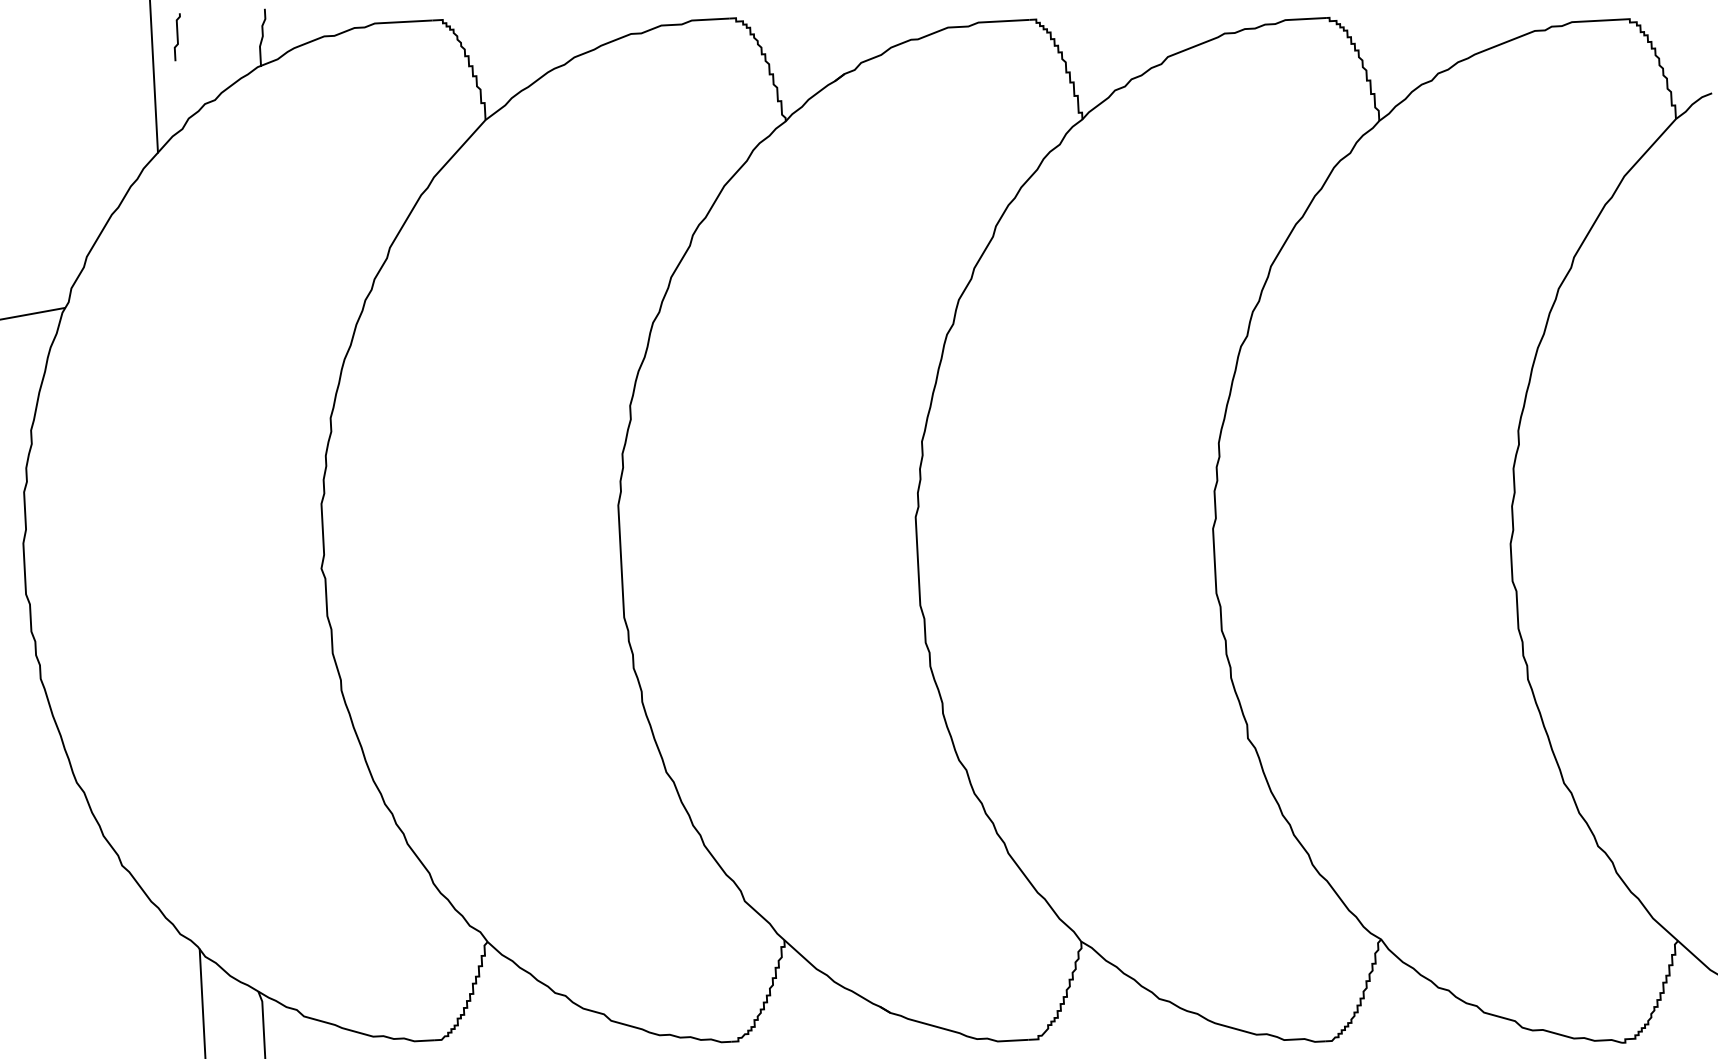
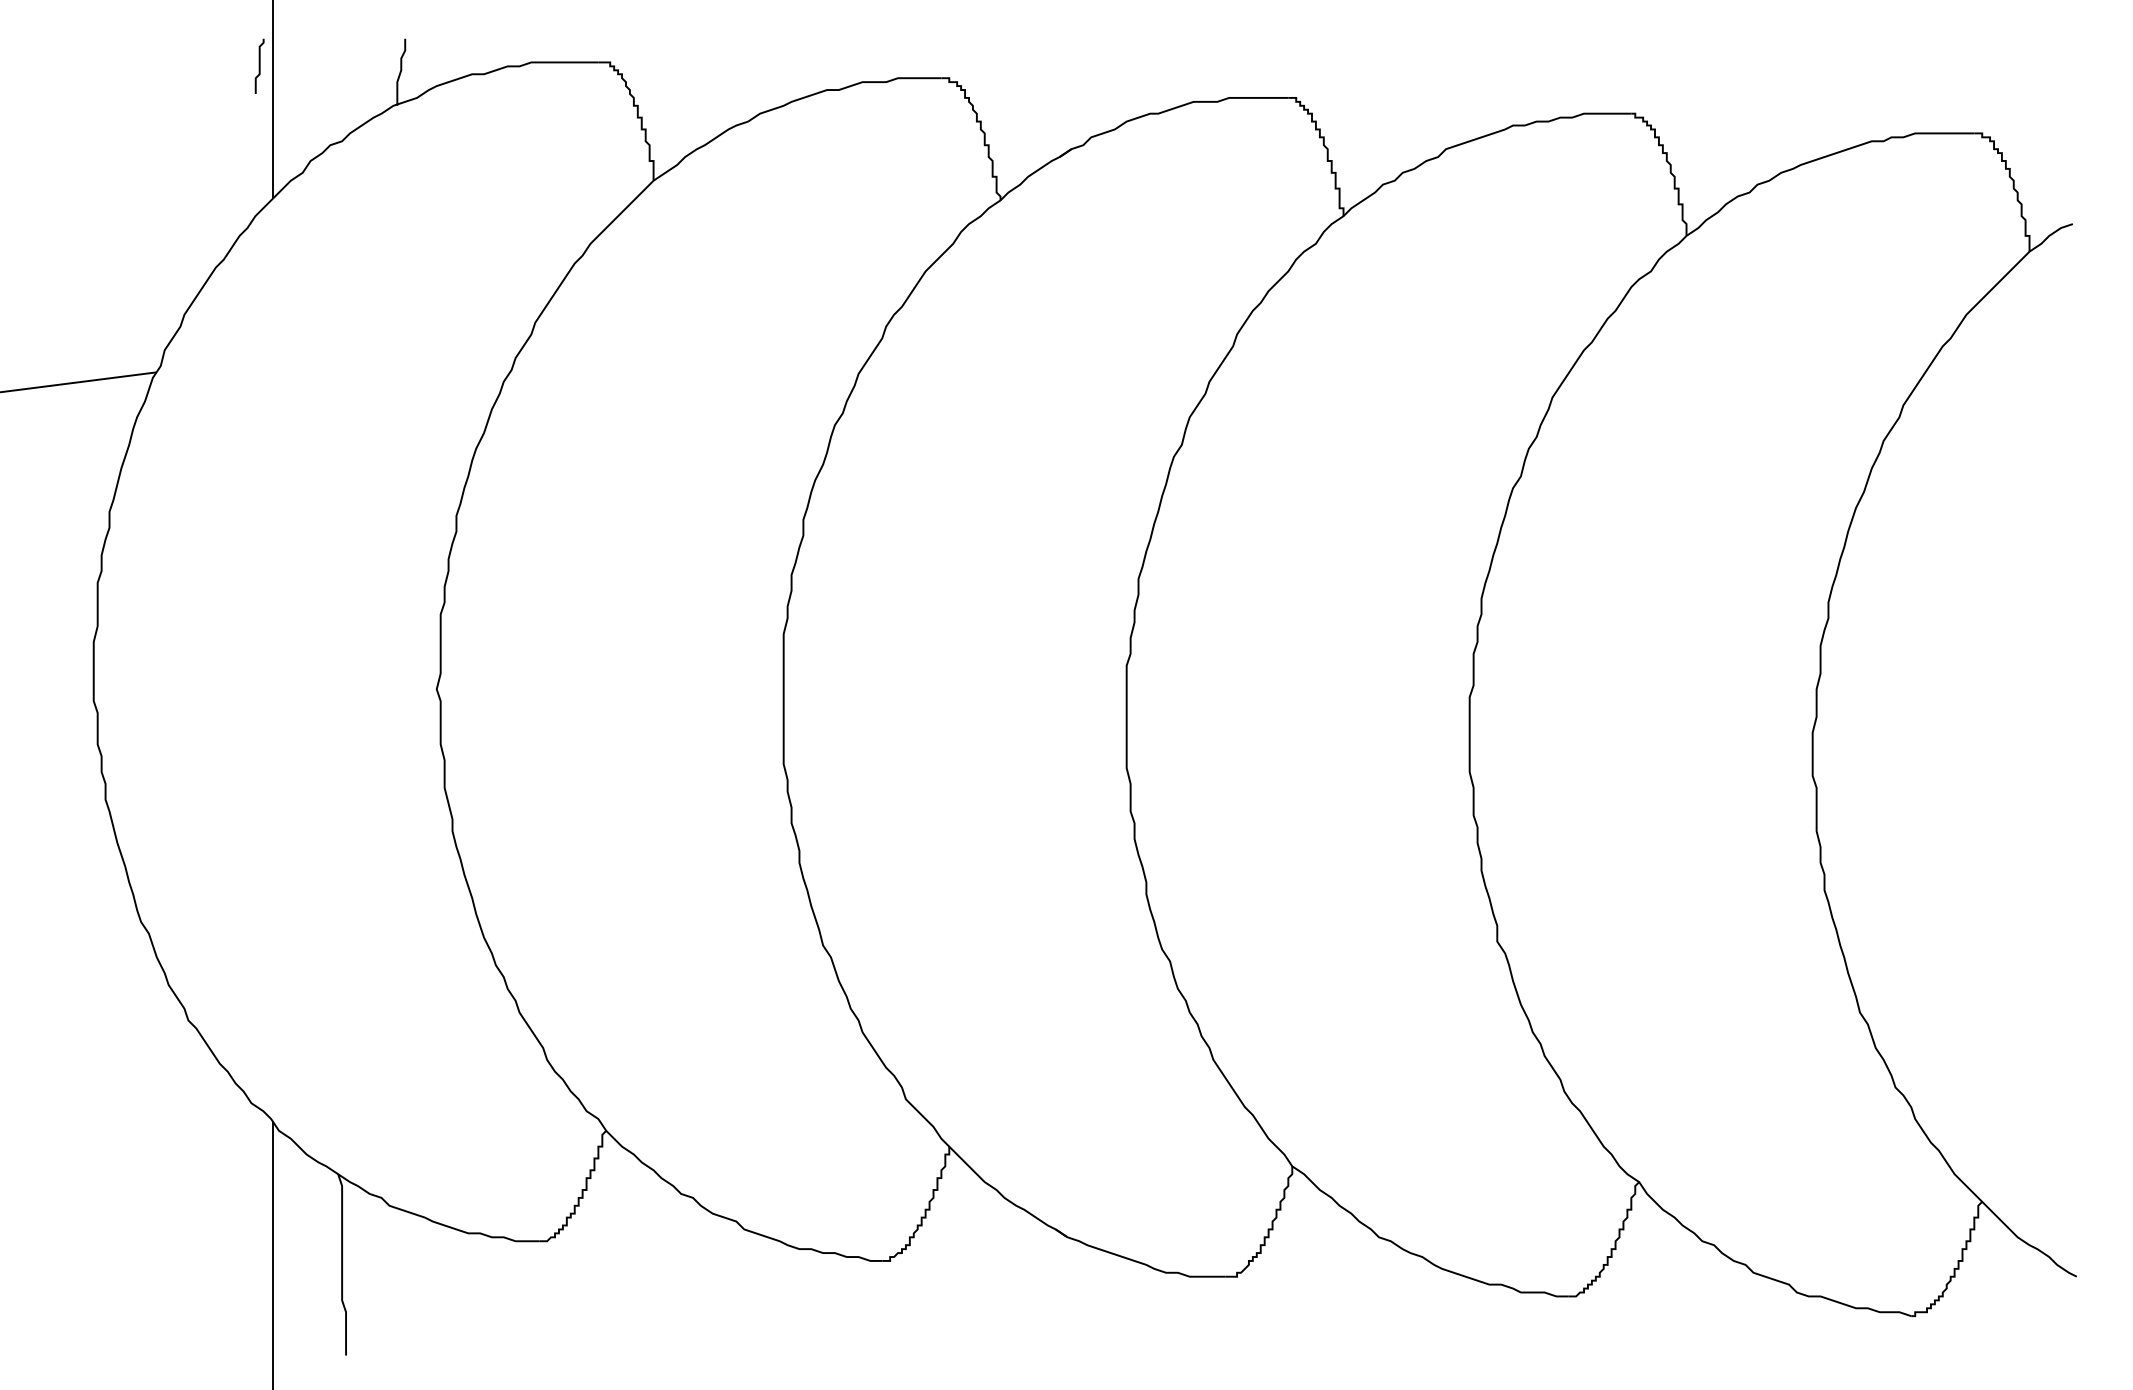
curve: (177, 36) -> (259, 65), moved

